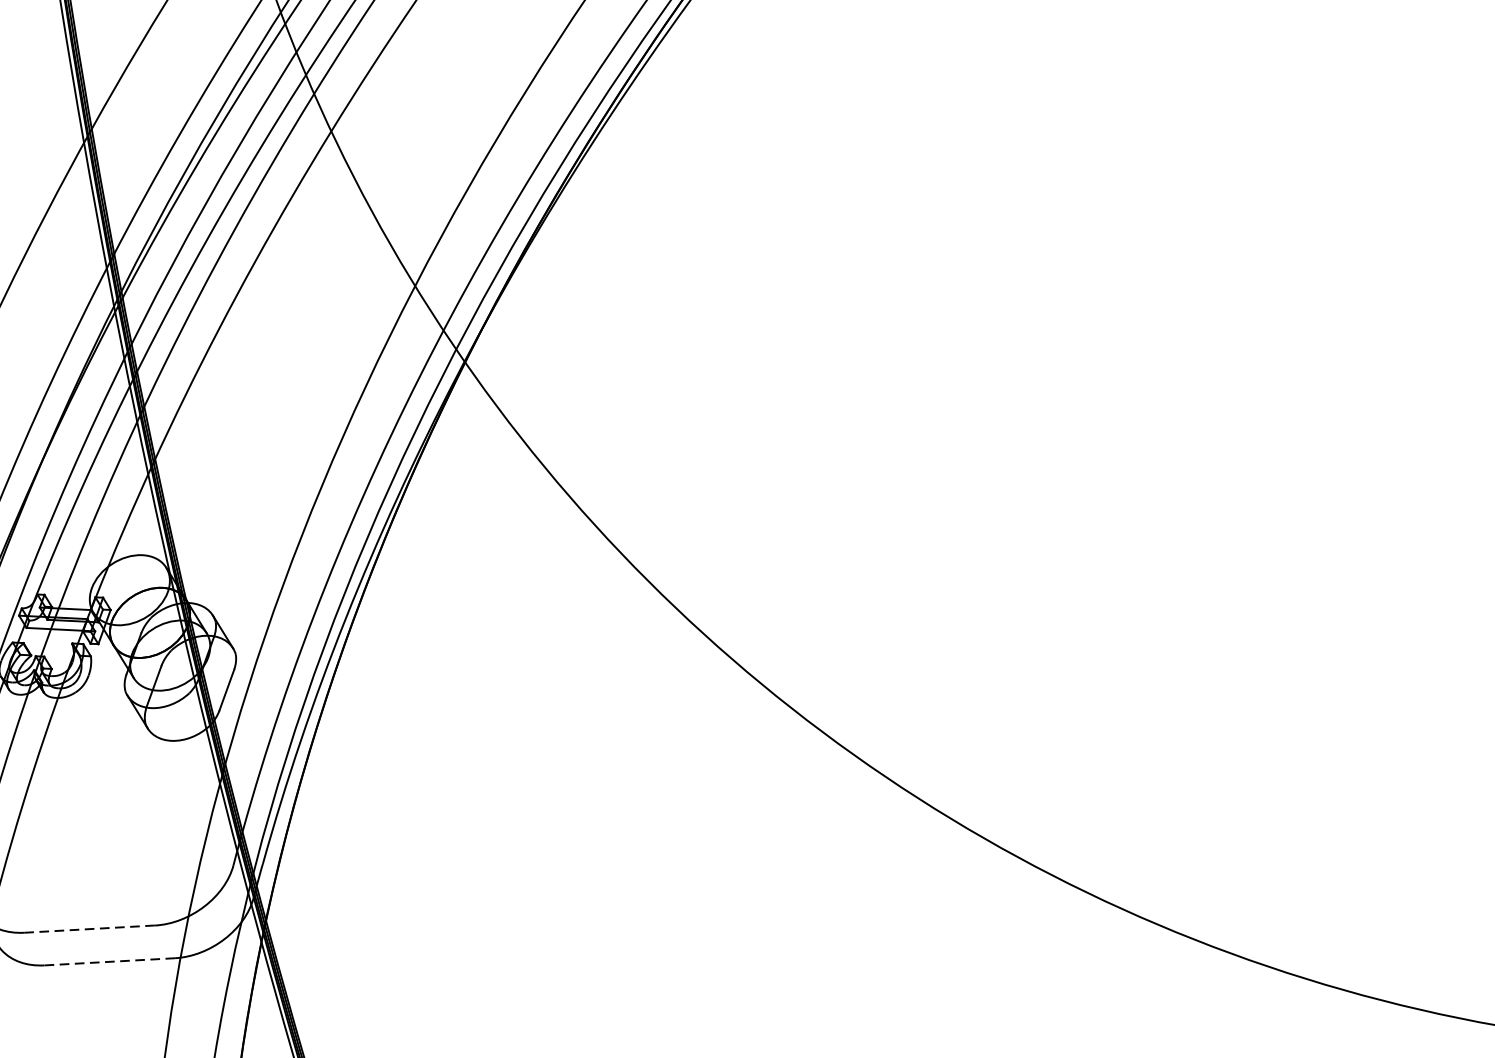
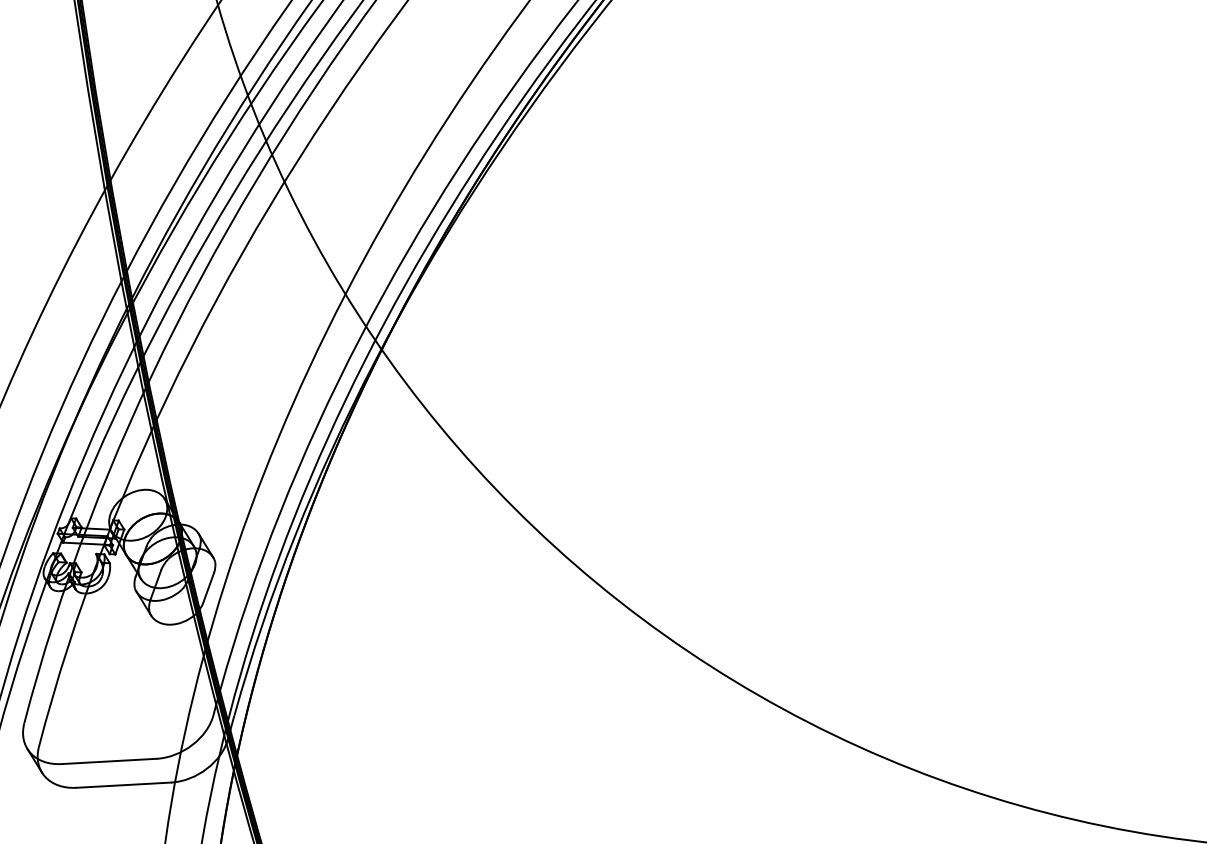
line: (90, 929) -> (109, 761), dashed -> solid
line: (109, 962) -> (123, 785), dashed -> solid

